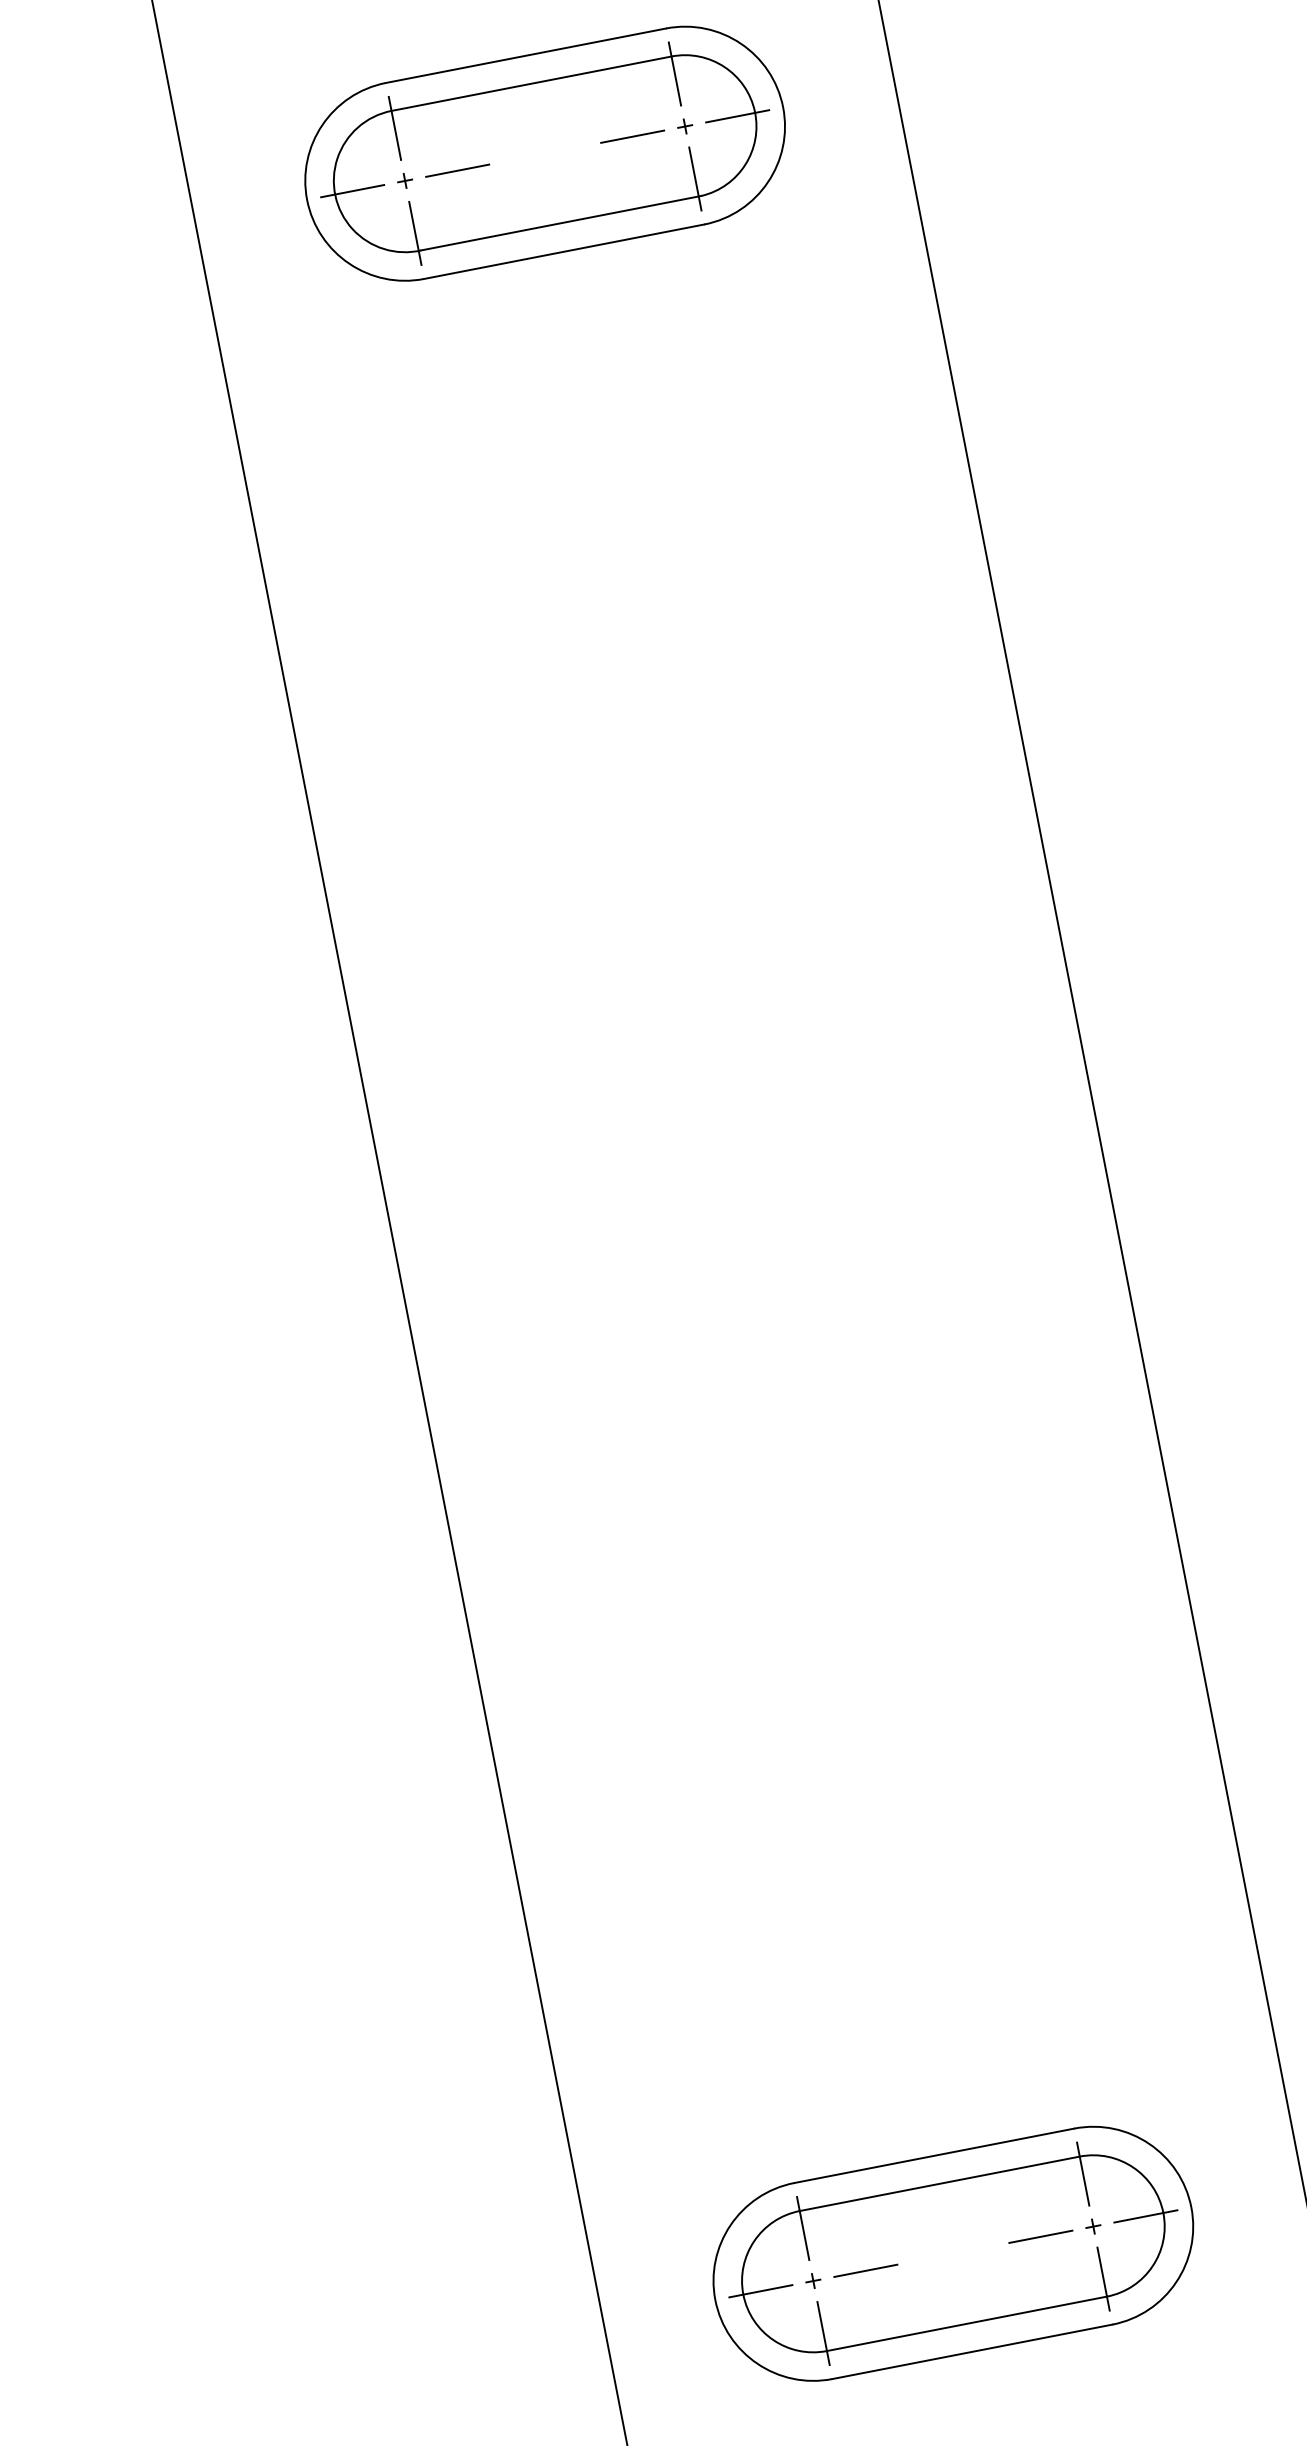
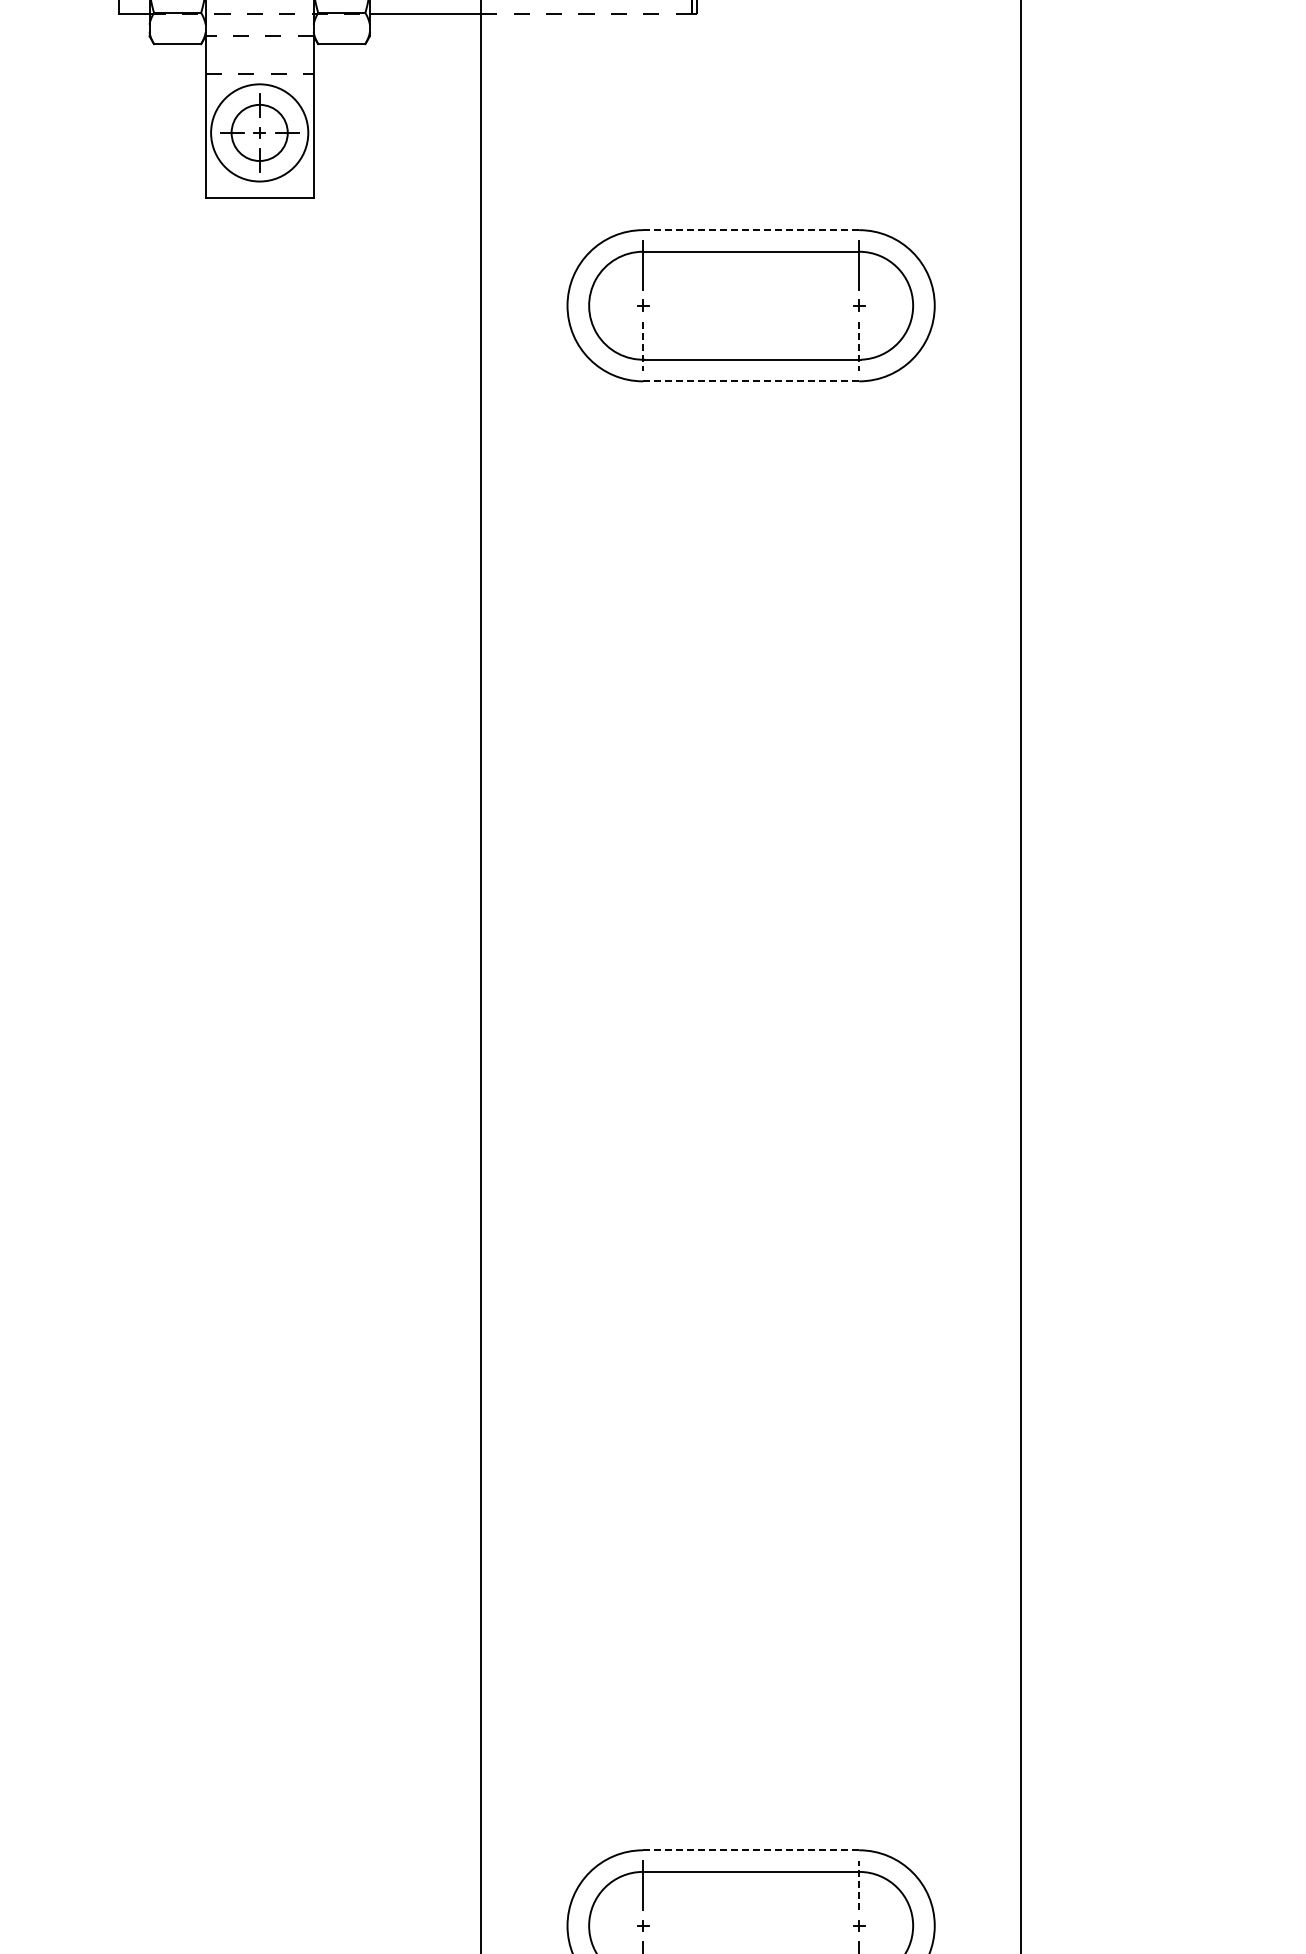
line: (526, 56) -> (751, 230), solid -> dashed
line: (737, 116) -> (899, 305), removed
line: (632, 136) -> (818, 305), removed
line: (457, 170) -> (683, 305), removed
line: (695, 179) -> (859, 346), solid -> dashed
line: (352, 190) -> (602, 305), removed
line: (415, 233) -> (643, 346), solid -> dashed
line: (563, 252) -> (750, 381), solid -> dashed
line: (934, 2155) -> (751, 1850), solid -> dashed
line: (1083, 2172) -> (859, 1884), solid -> dashed
line: (1145, 2215) -> (899, 1925), removed
line: (1040, 2236) -> (818, 1925), removed
line: (865, 2270) -> (683, 1925), removed
line: (760, 2290) -> (602, 1925), removed

